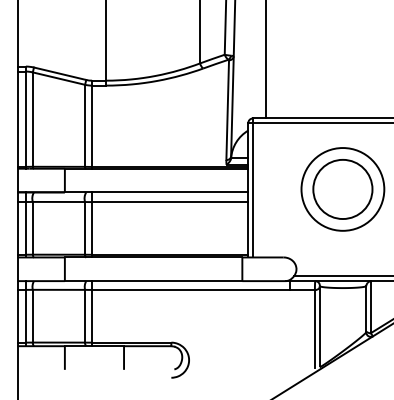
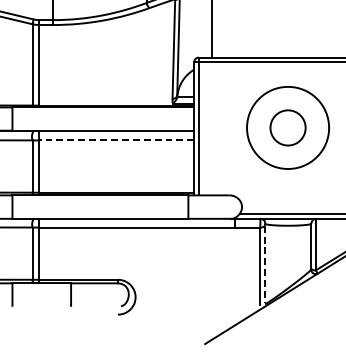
circle: (342, 189) -> (287, 128), size x0.6
line: (169, 202) -> (116, 140), solid -> dashed
line: (319, 327) -> (264, 264), solid -> dashed

